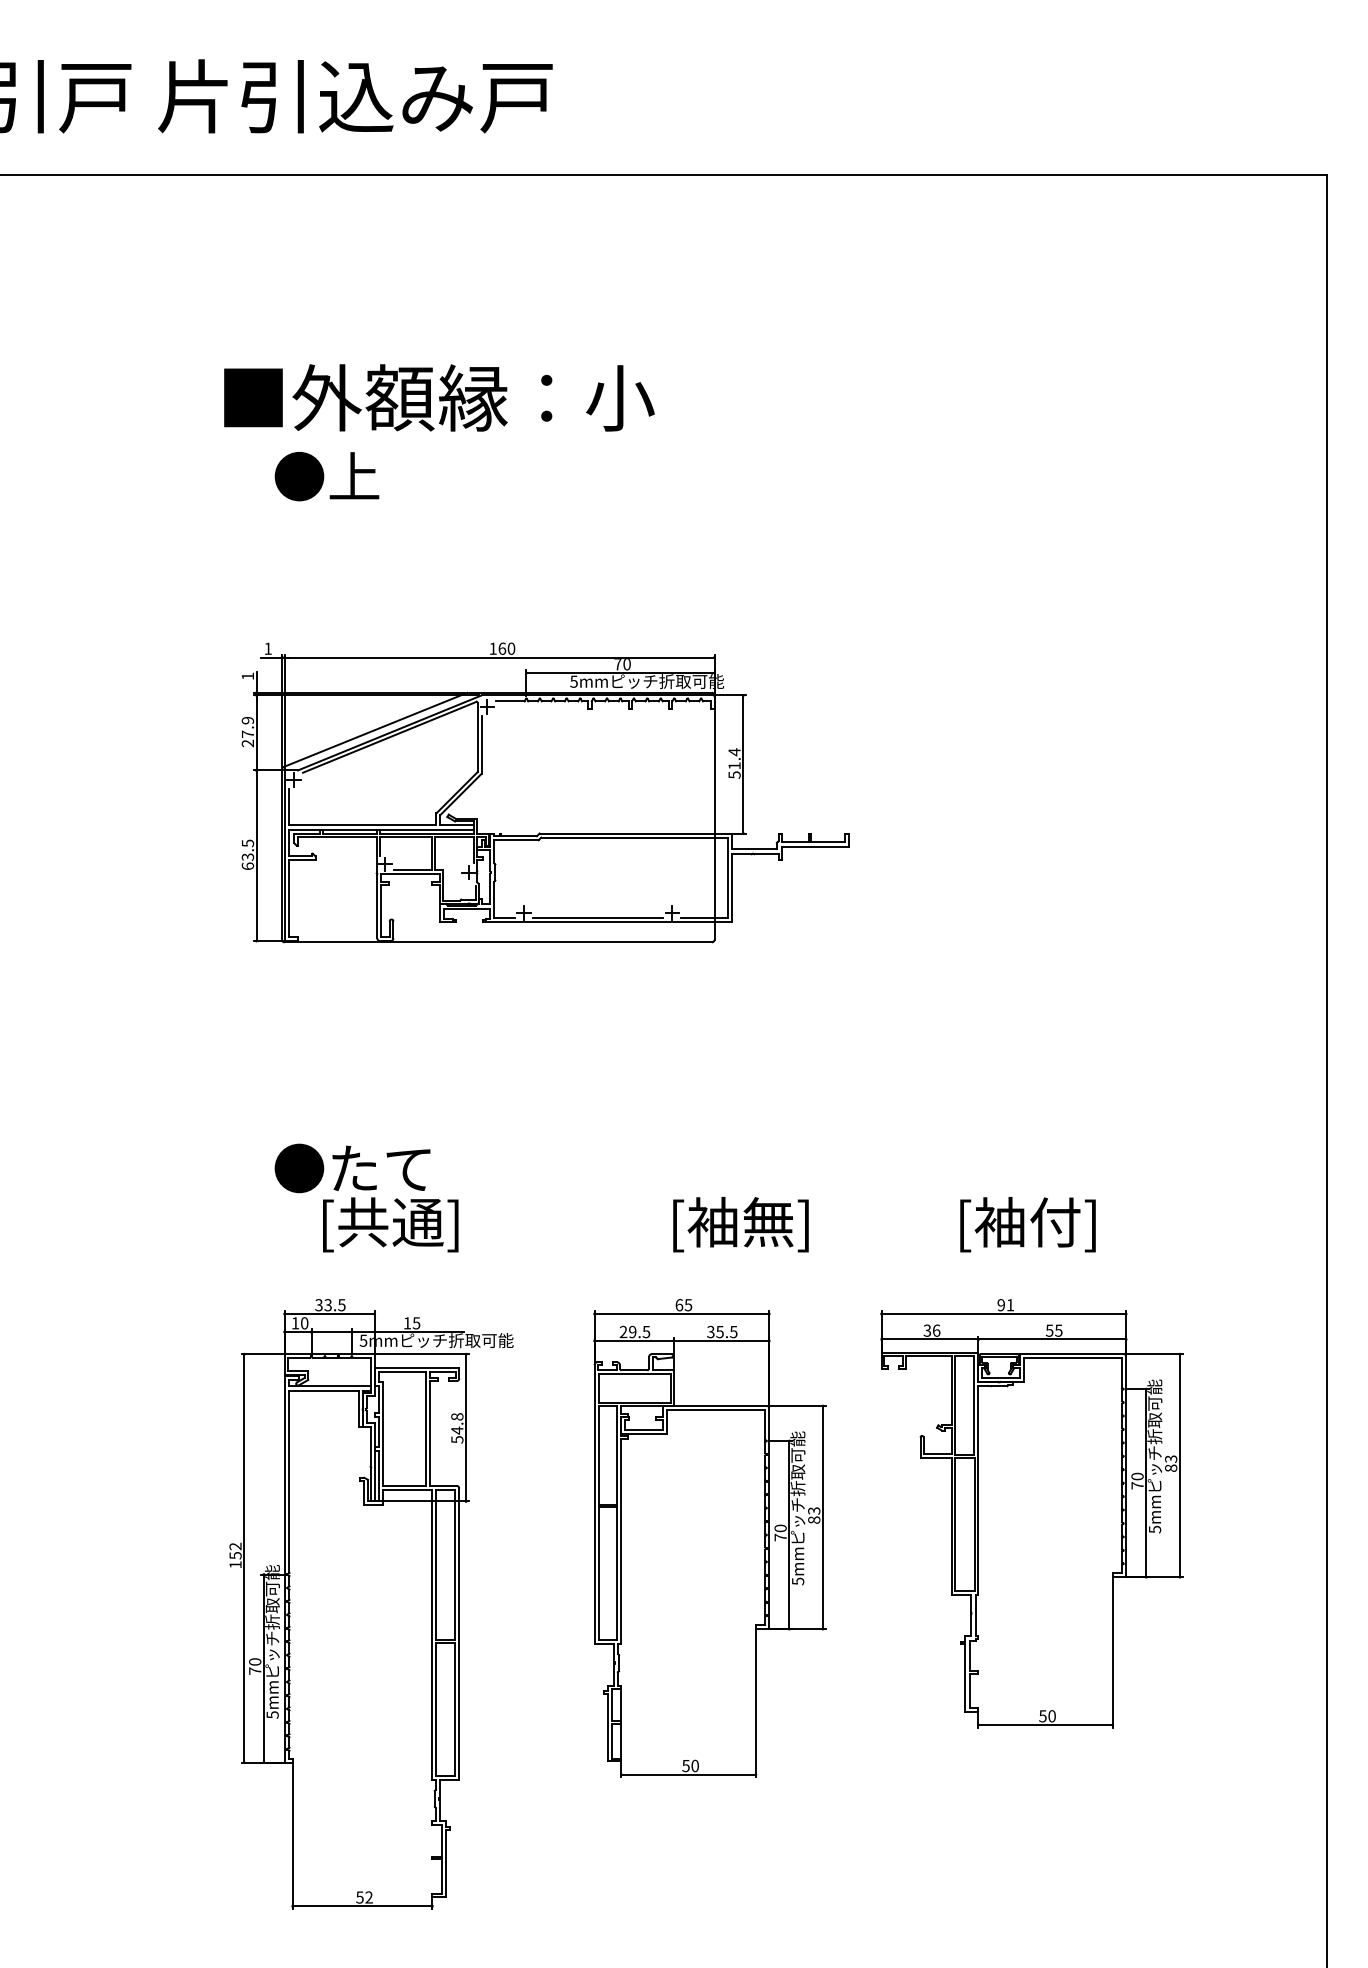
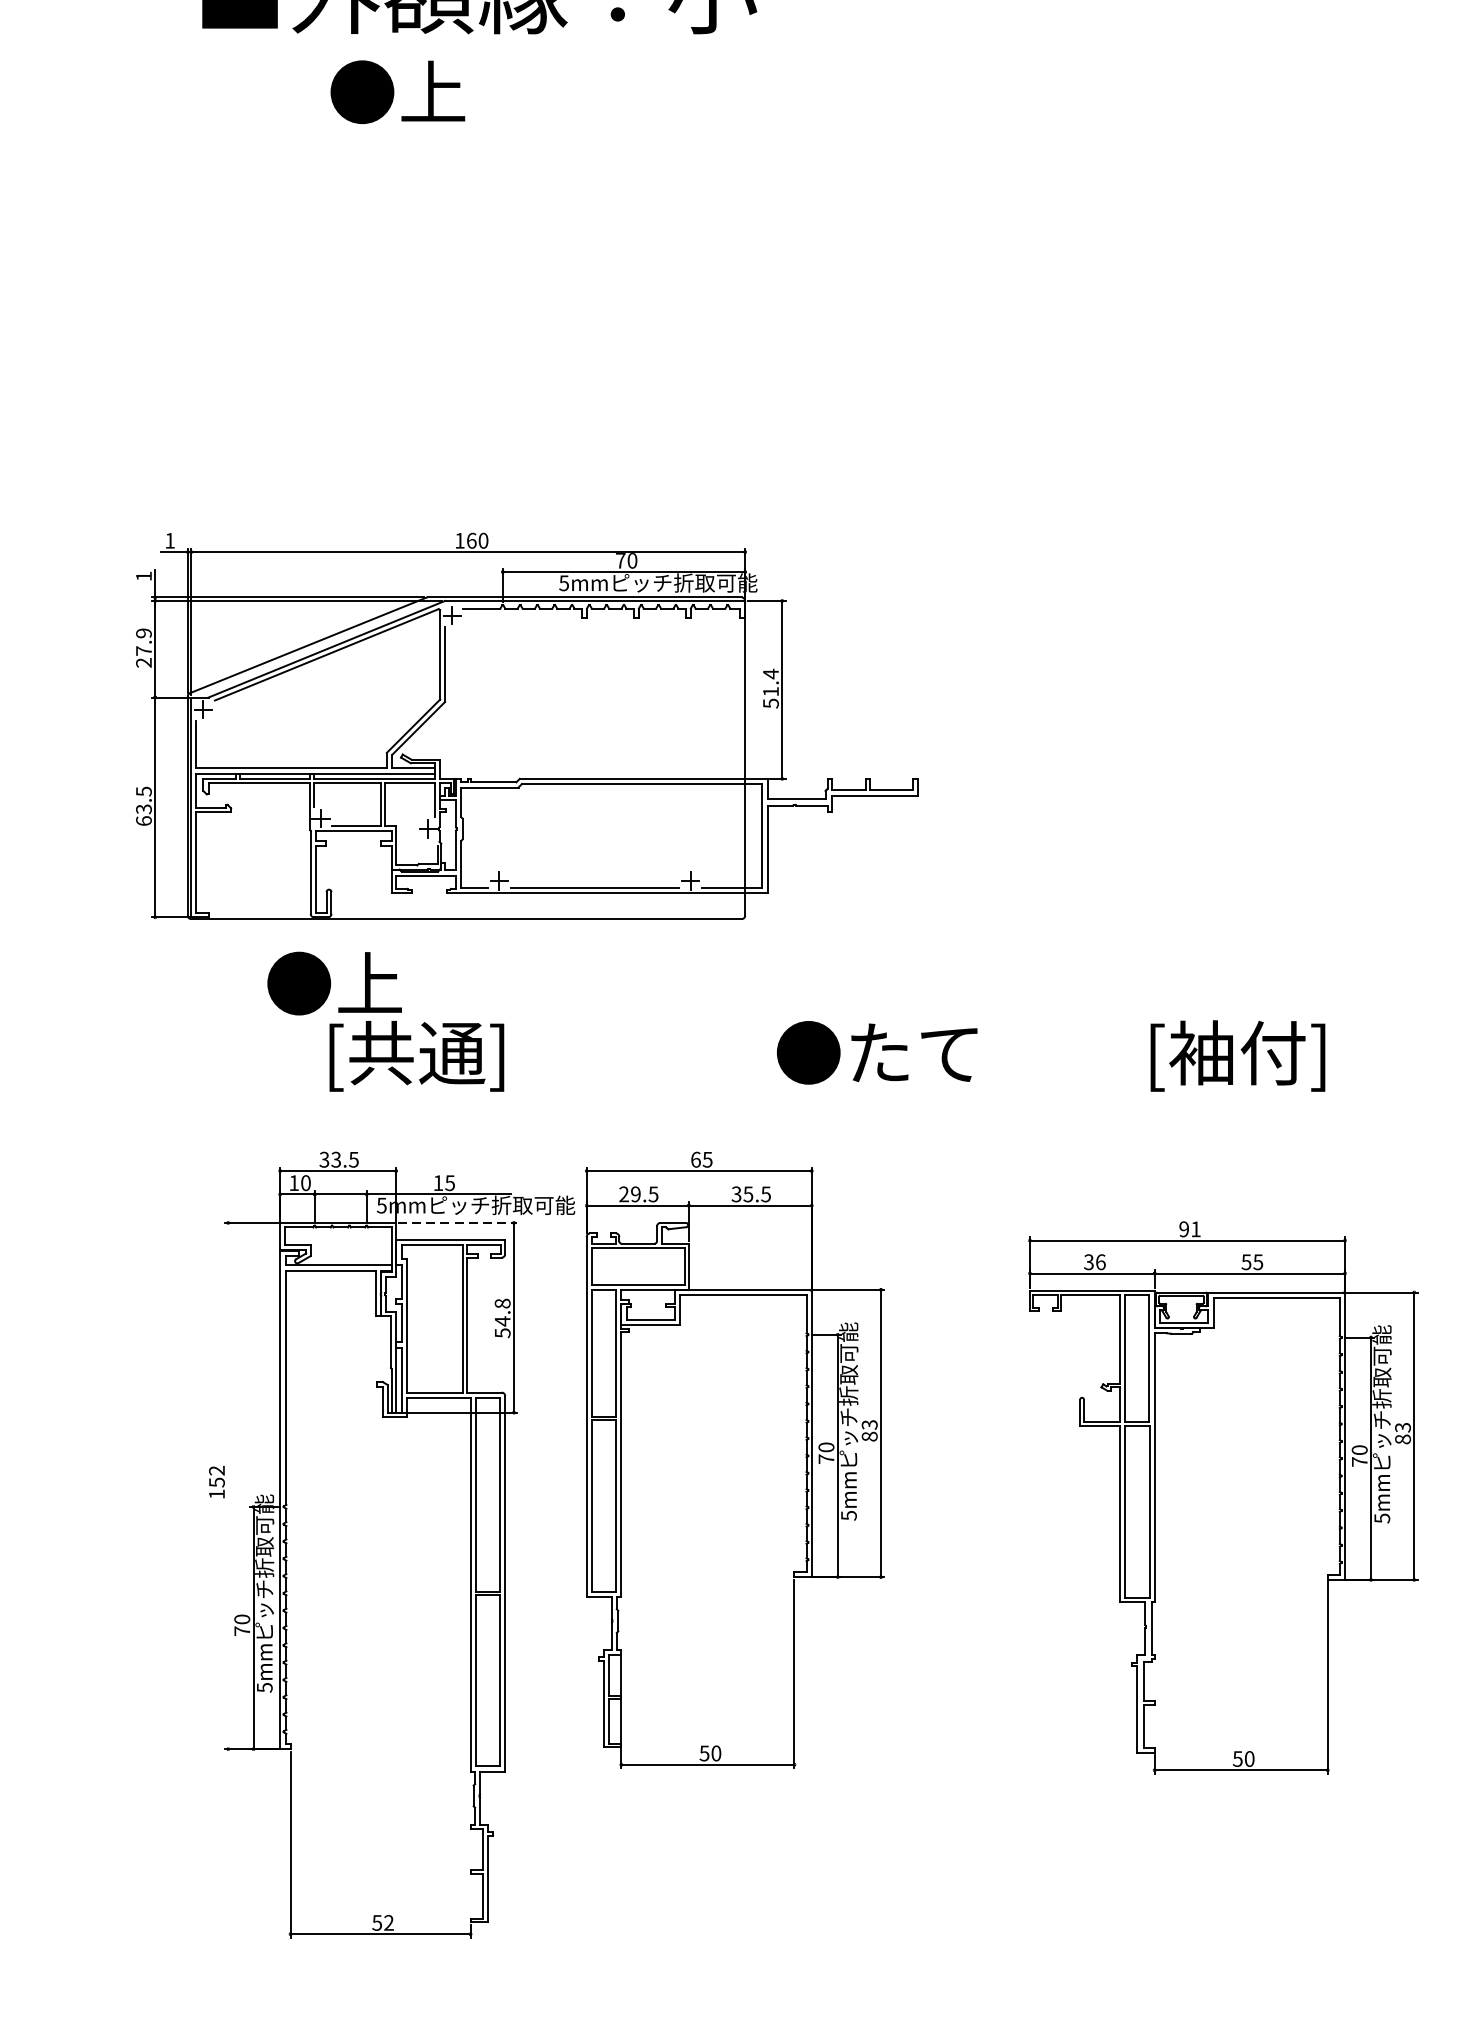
text: (326, 476) -> (397, 92), moved
part: (545, 792) -> (527, 725), moved
text: (379, 1167) -> (402, 982), ●たて -> ●上
text: (747, 1224) -> (876, 1055), [袖無] -> ●たて
line: (422, 1354) -> (457, 1223), solid -> dashed
part: (1031, 1513) -> (1223, 1497), moved
part: (709, 1538) -> (734, 1460), moved
line: (244, 1558) -> (228, 1486), removed

